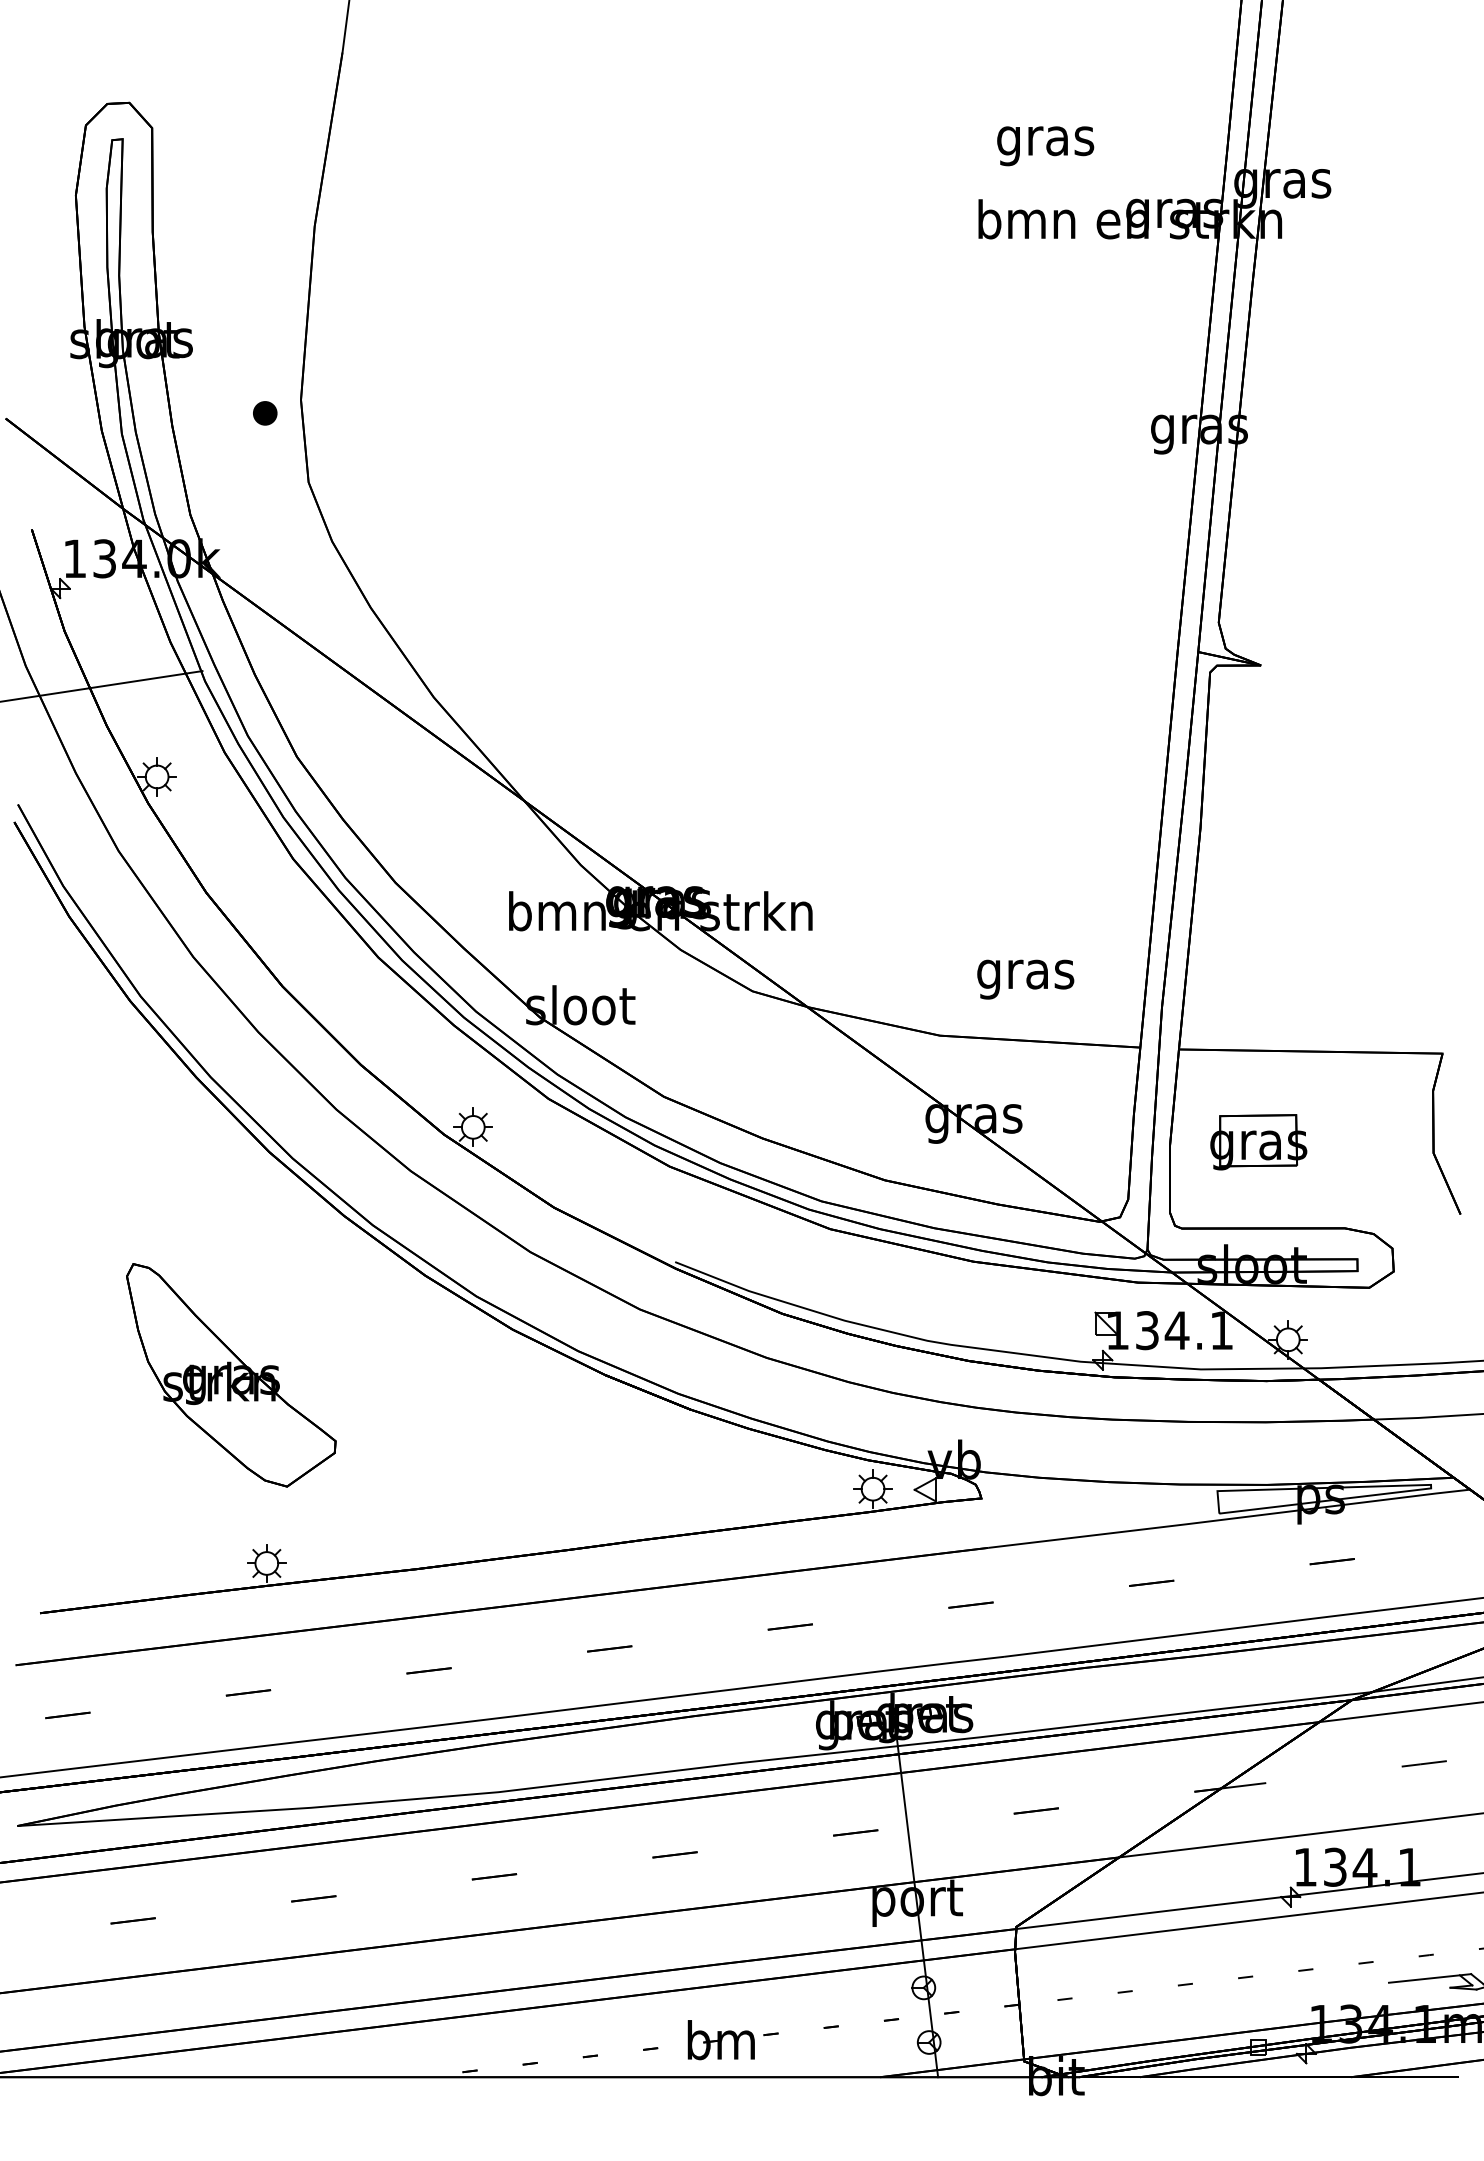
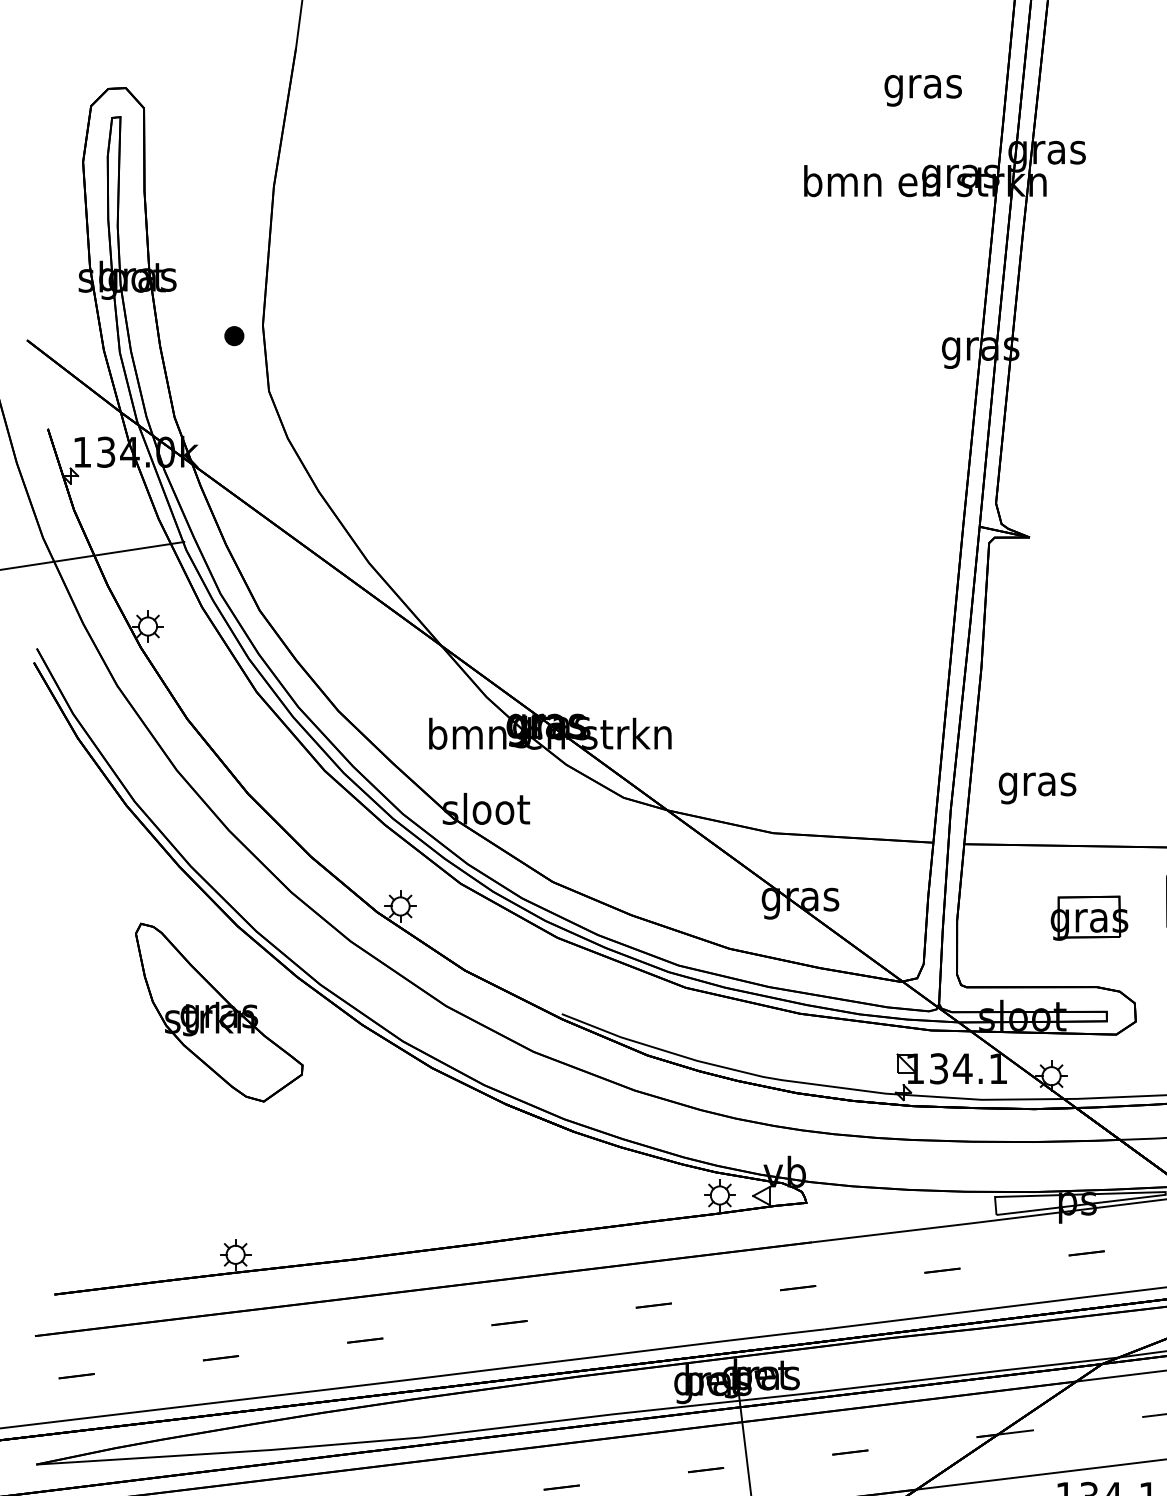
text: (1045, 146) -> (923, 90), moved
text: (1025, 979) -> (1037, 788), moved
part: (1258, 1142) -> (1089, 918), moved
part: (231, 1375) -> (219, 1012), moved

